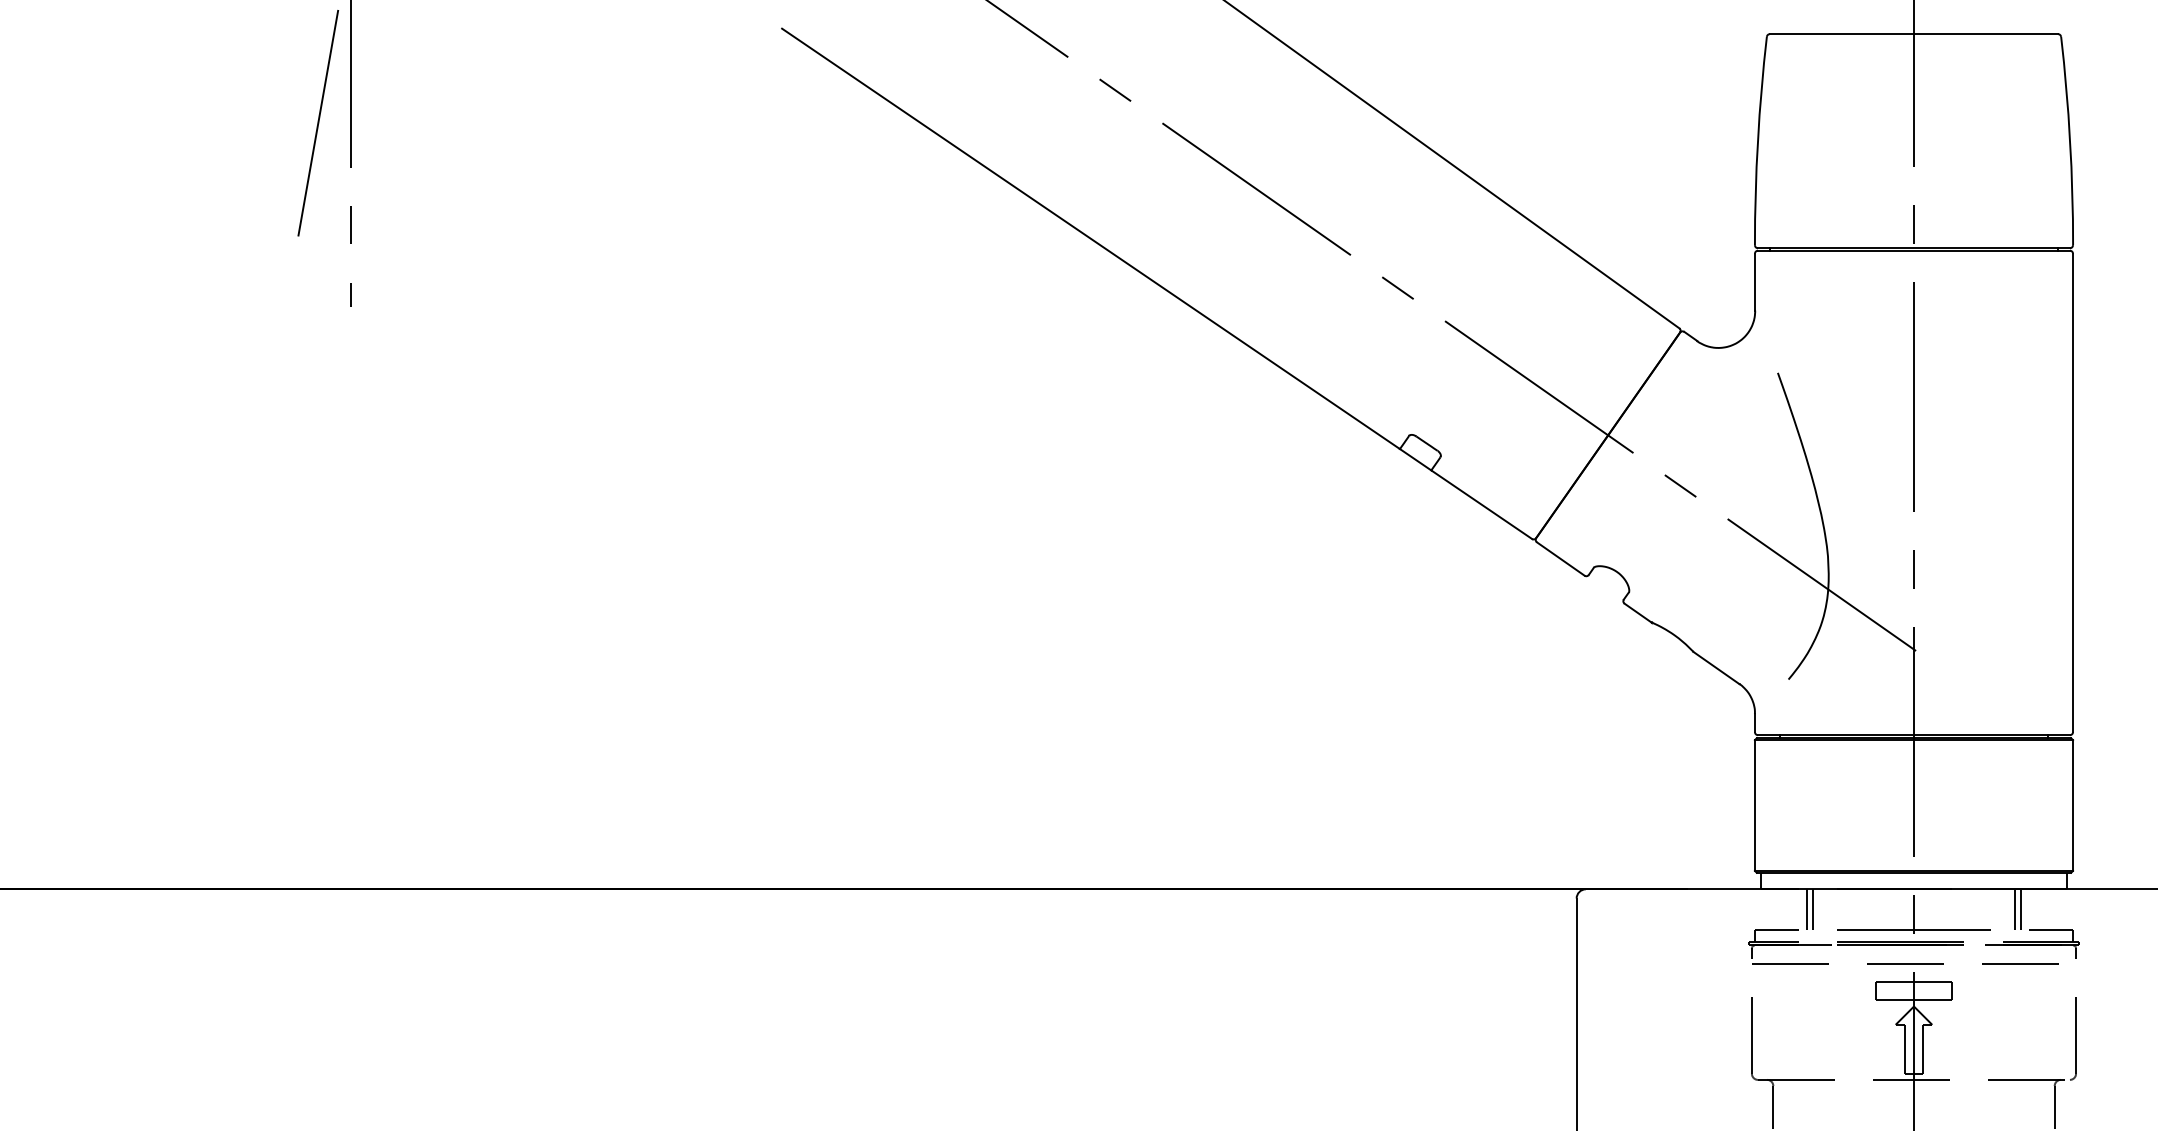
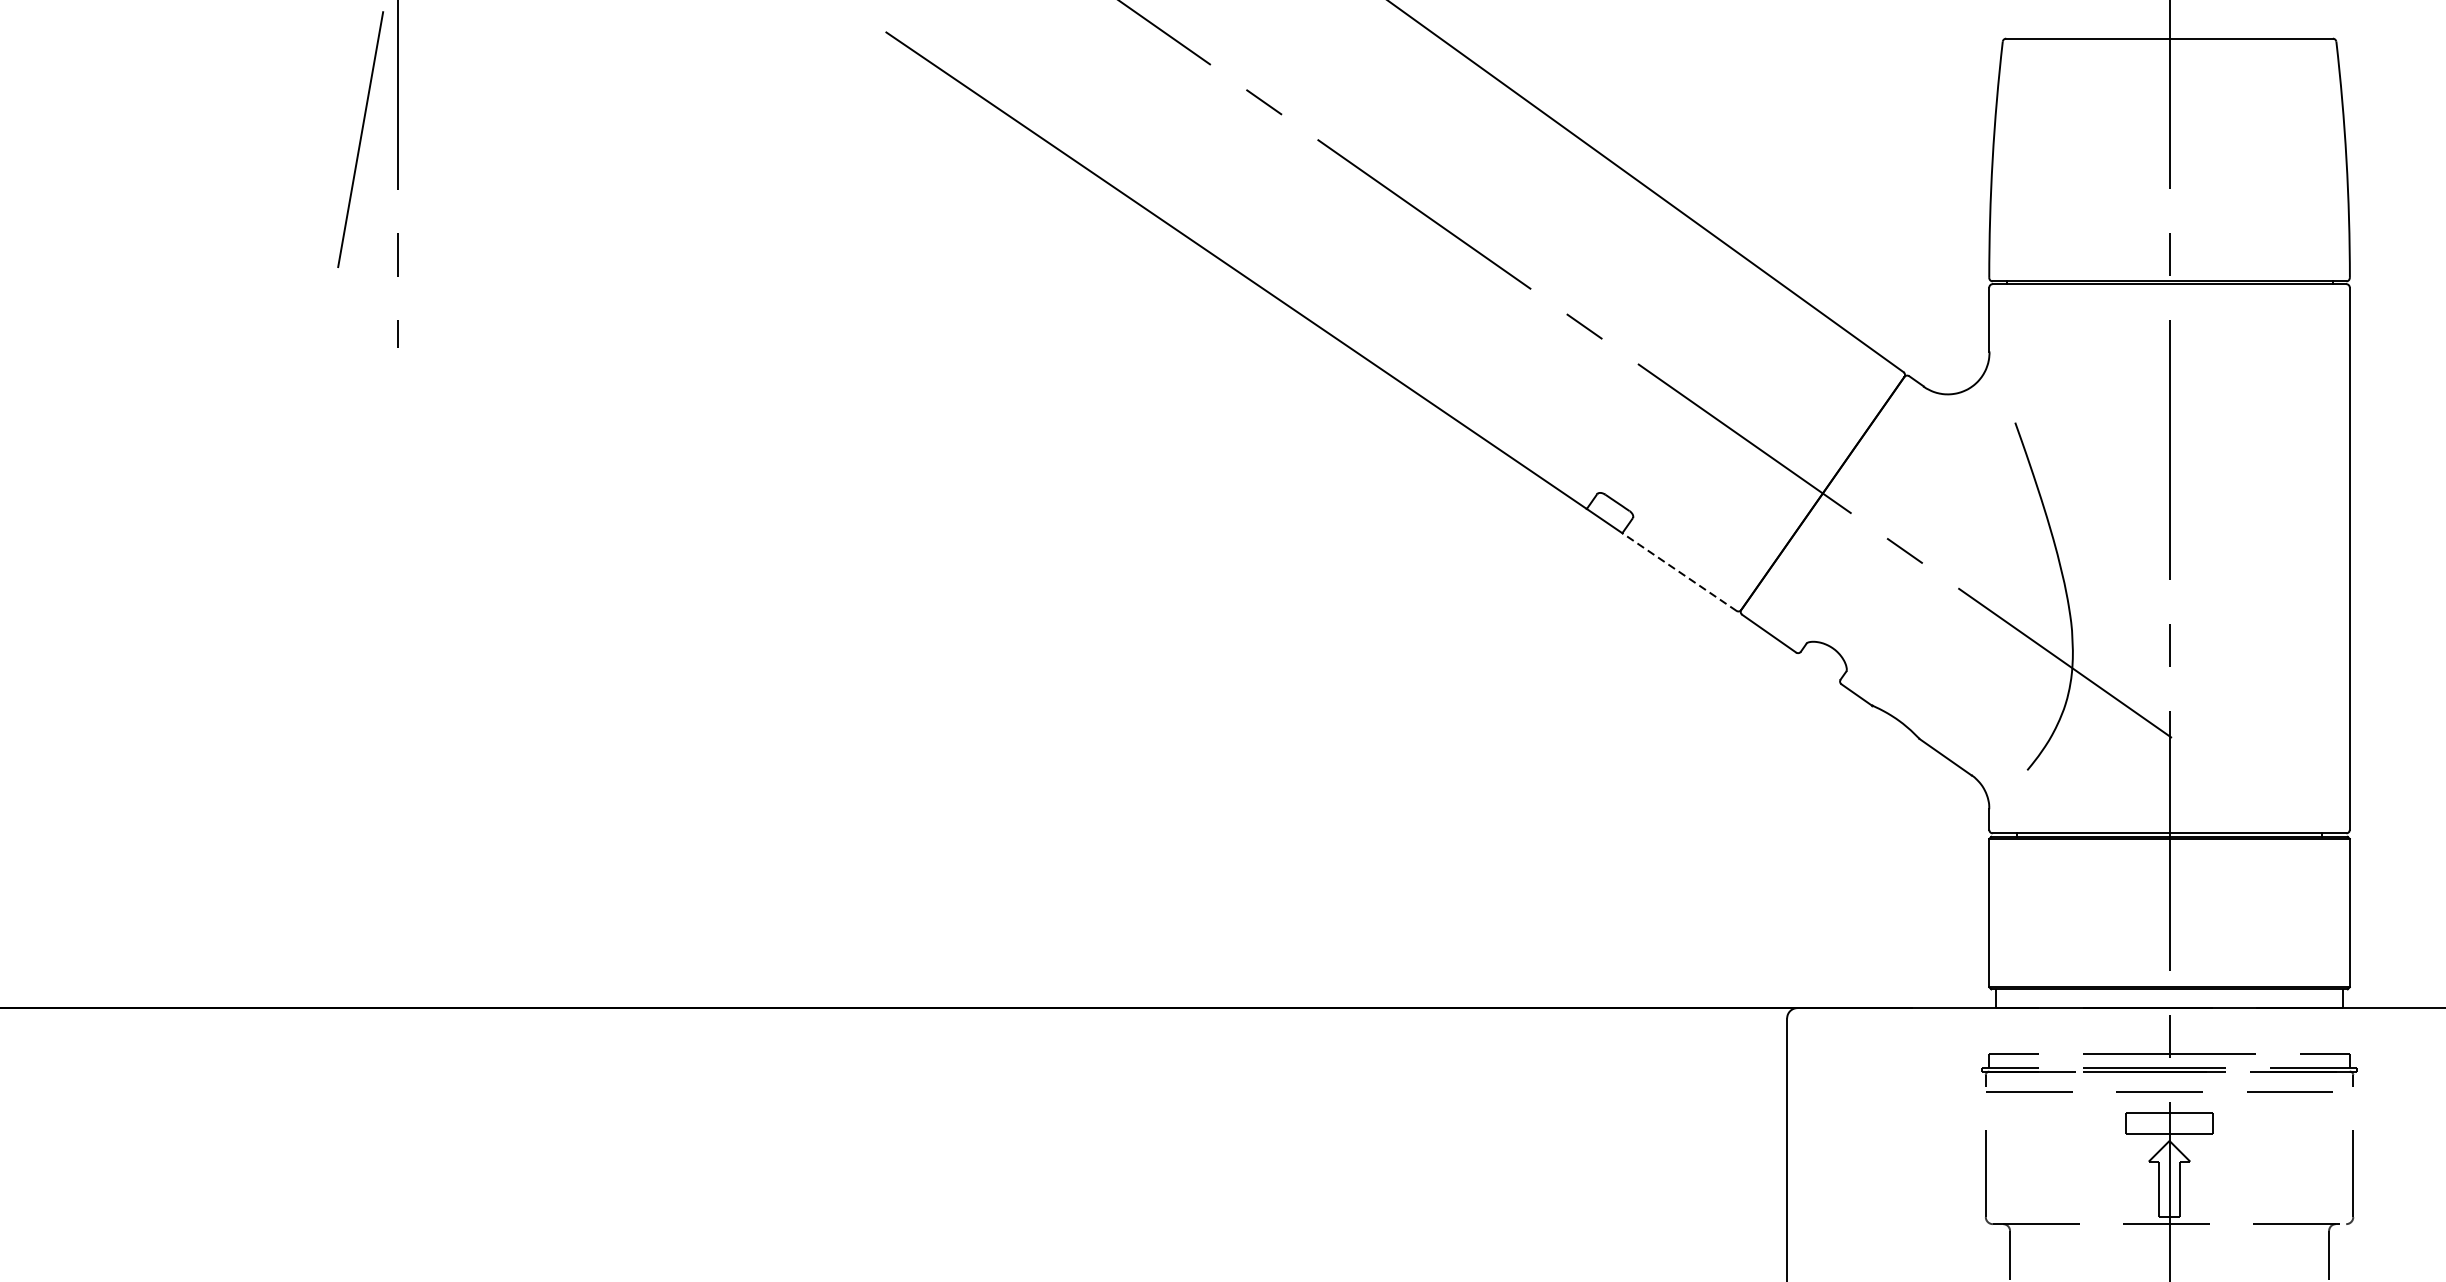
line: (1481, 504) -> (1679, 571), solid -> dashed
line: (1806, 909) -> (2047, 1030), removed
line: (1813, 909) -> (2055, 1030), removed
line: (2014, 909) -> (2283, 1030), removed
line: (2021, 909) -> (2291, 1030), removed

